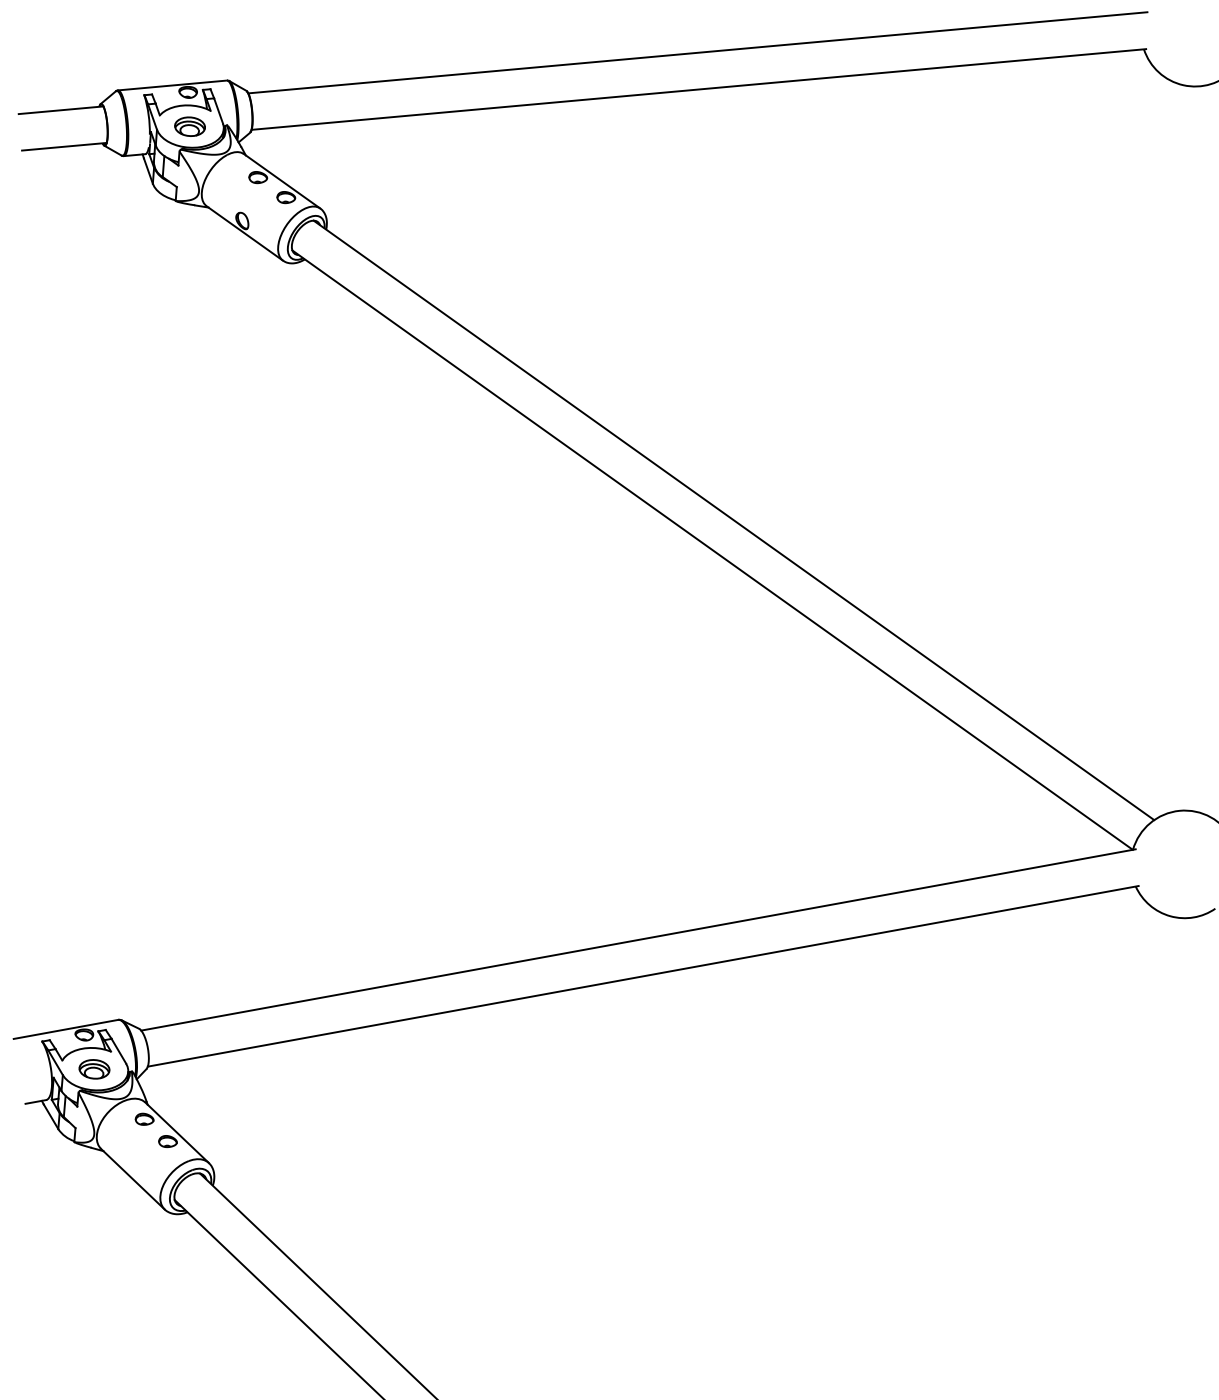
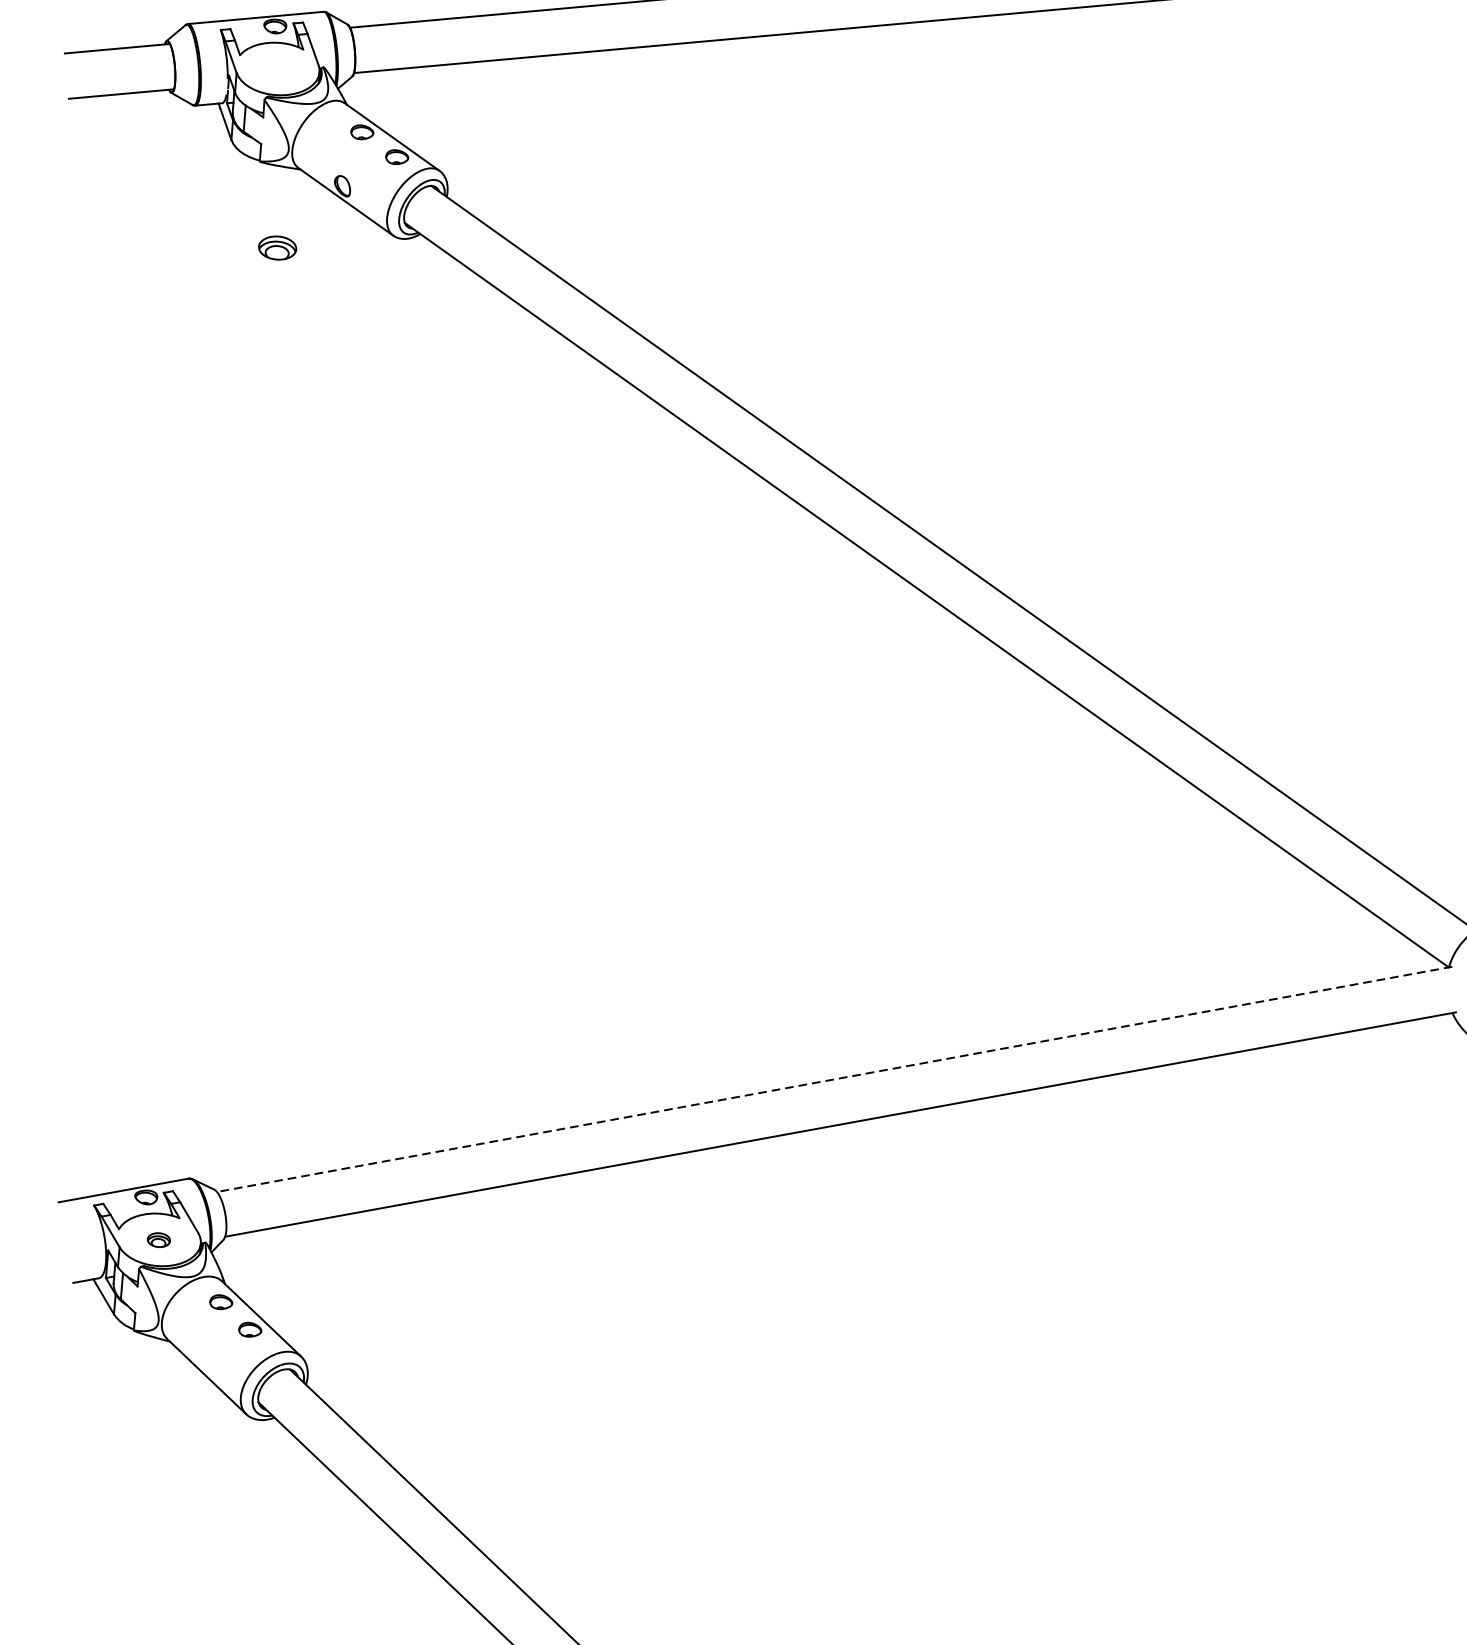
part: (189, 126) -> (276, 247), moved
line: (638, 940) -> (834, 1080), solid -> dashed
part: (94, 1069) -> (158, 1240), size x0.6

